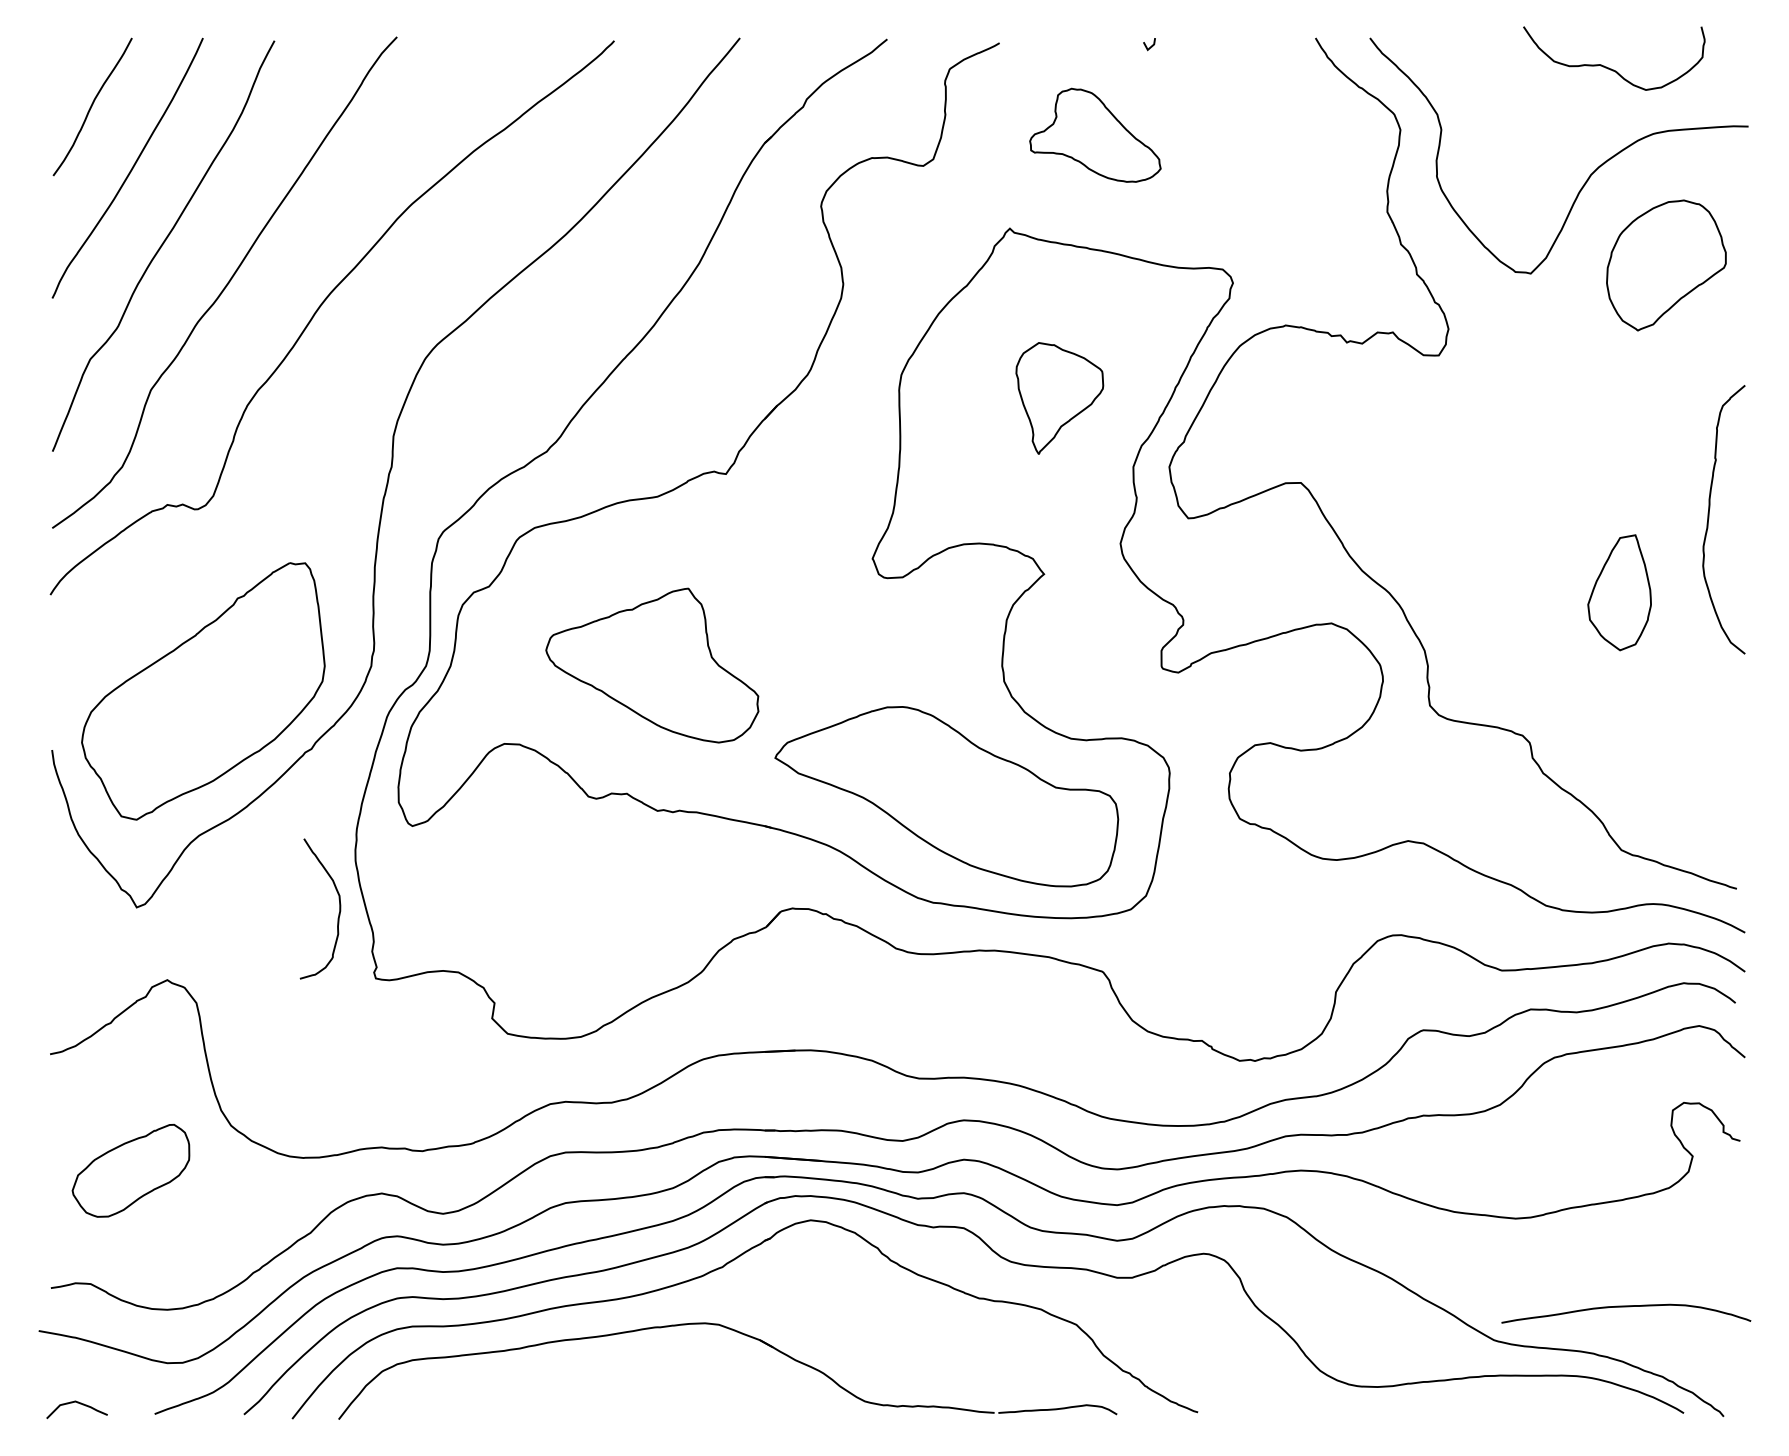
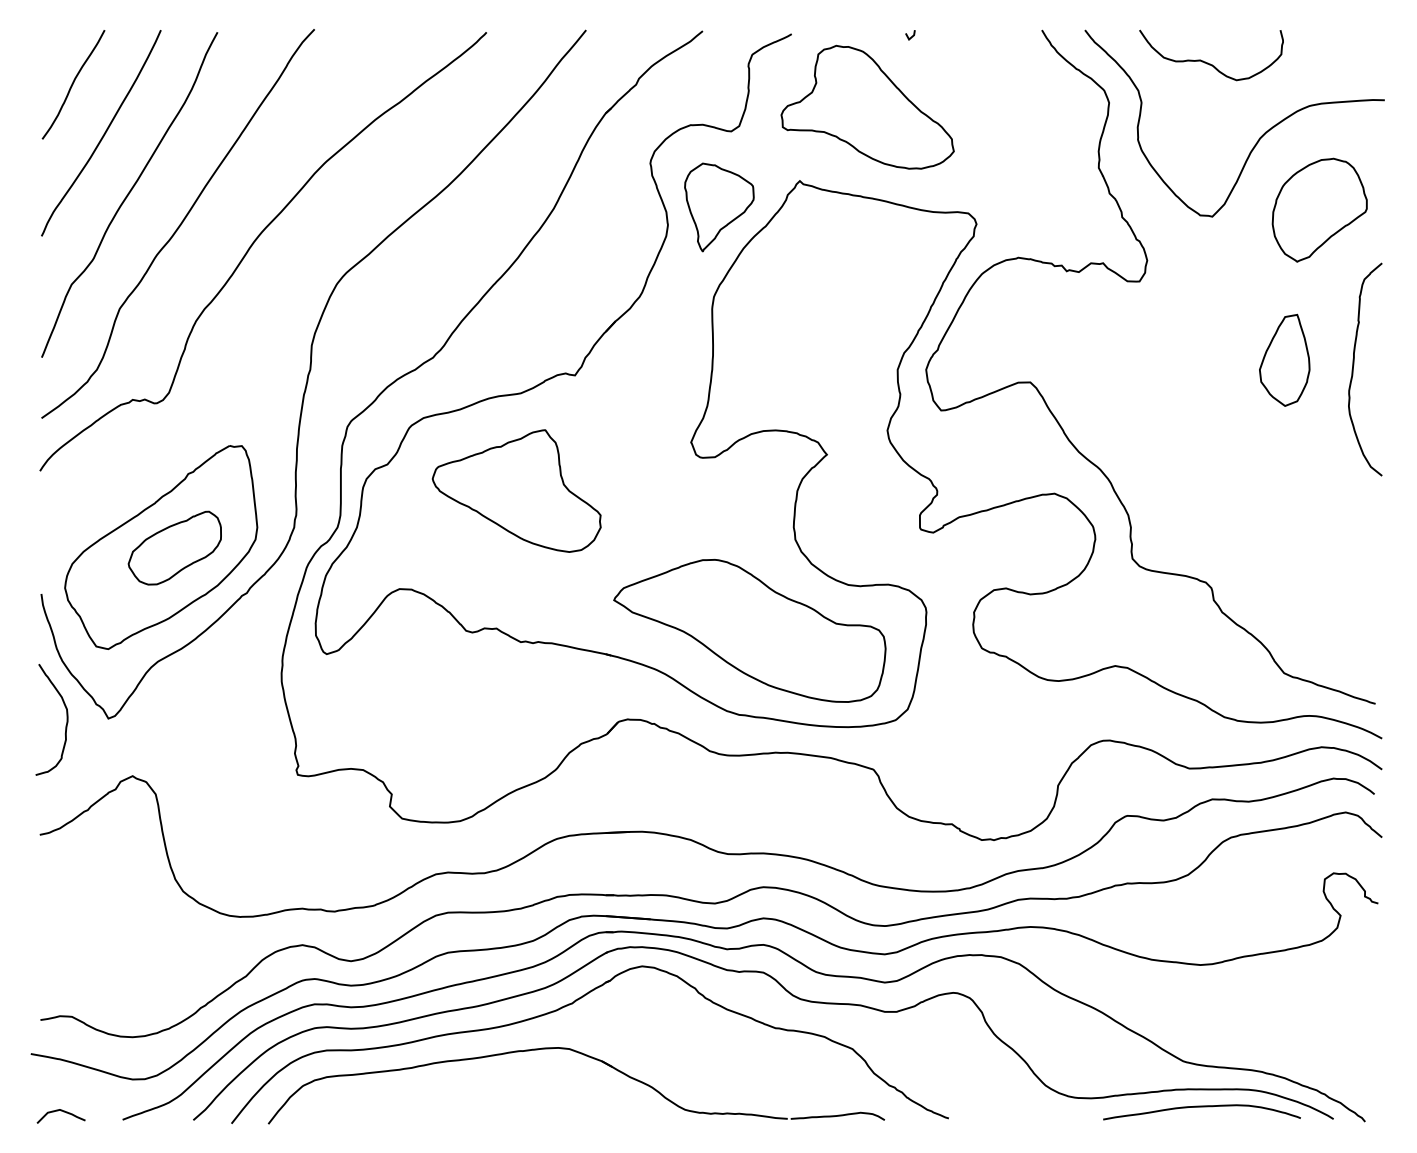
curve: (1610, 67) -> (1208, 62), moved
part: (1095, 134) -> (867, 106), size x1.67
part: (1059, 398) -> (719, 207), moved
curve: (1710, 514) -> (1354, 365), moved
part: (1619, 591) -> (1284, 359), moved
part: (652, 664) -> (516, 490), moved
curve: (338, 908) -> (66, 719), moved
part: (130, 1169) -> (174, 547), moved
curve: (1625, 1307) -> (1201, 1107), moved

